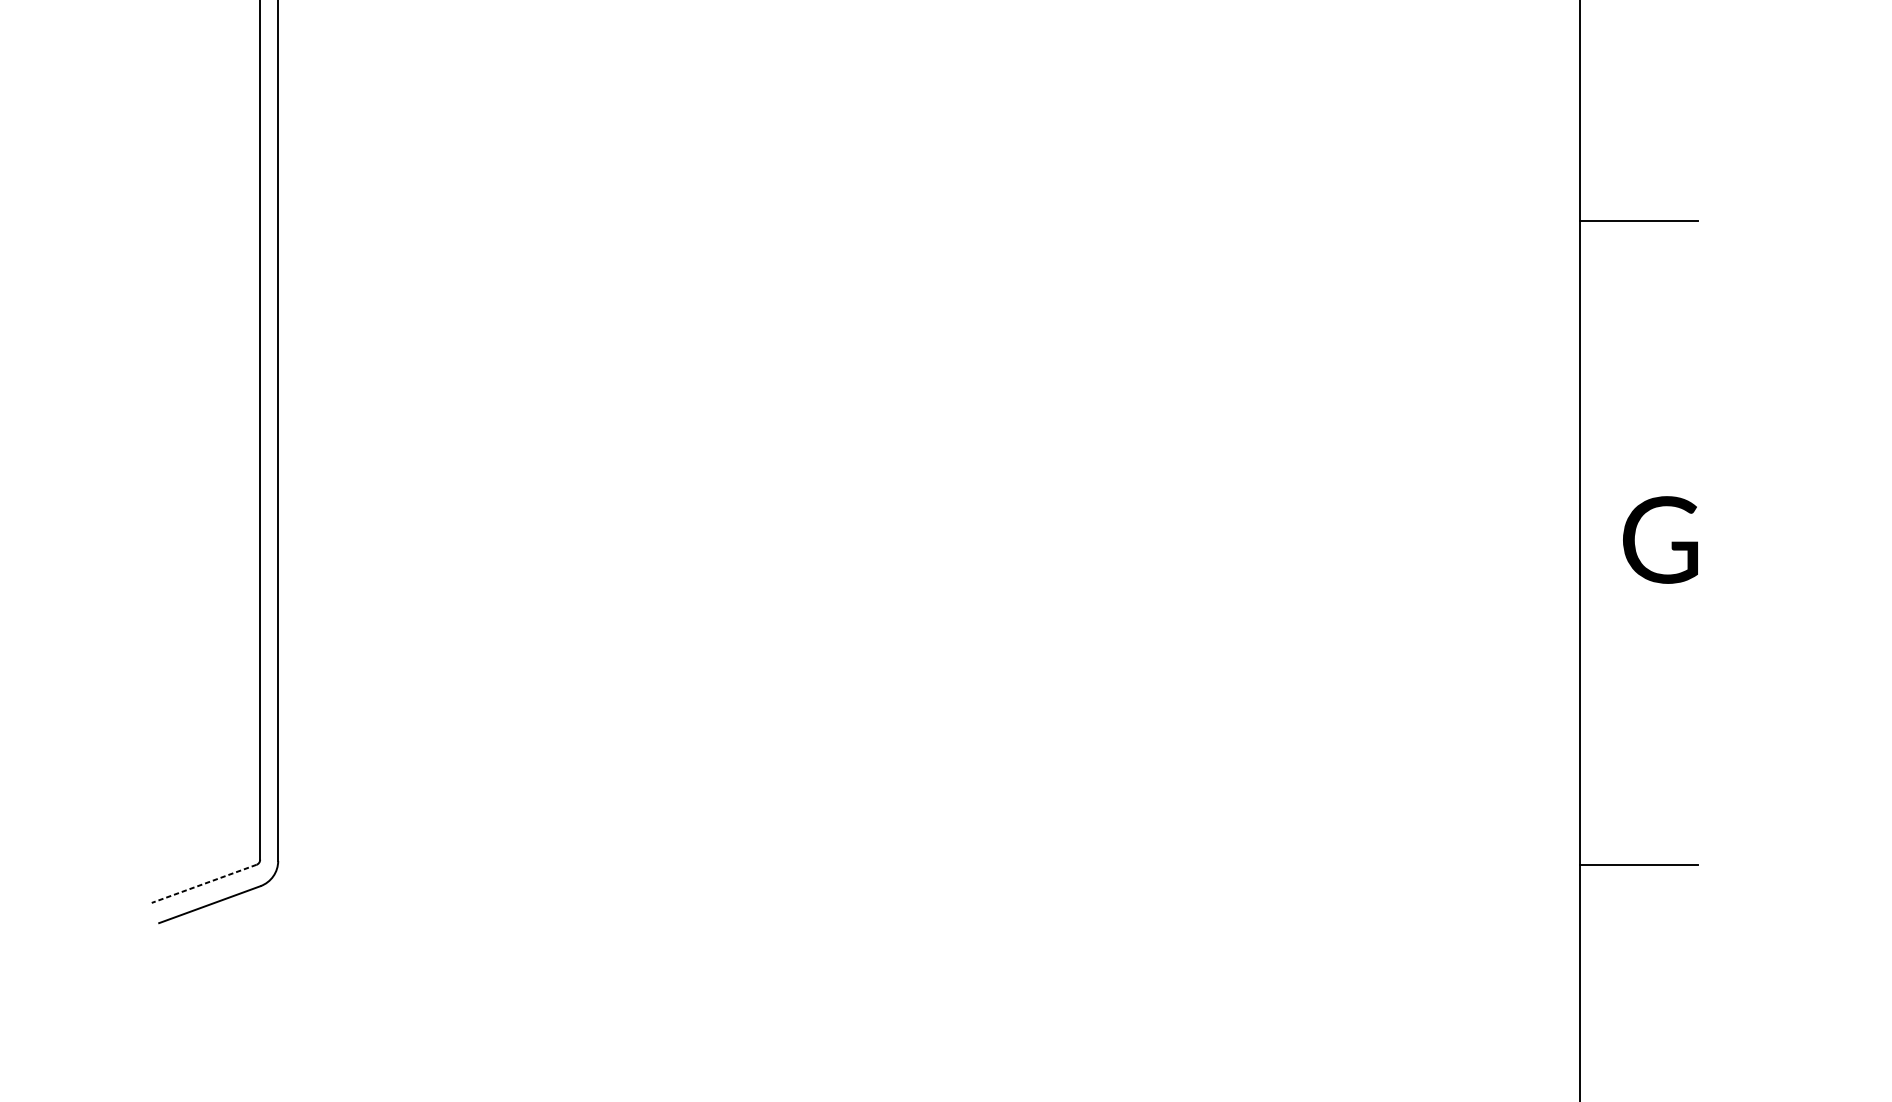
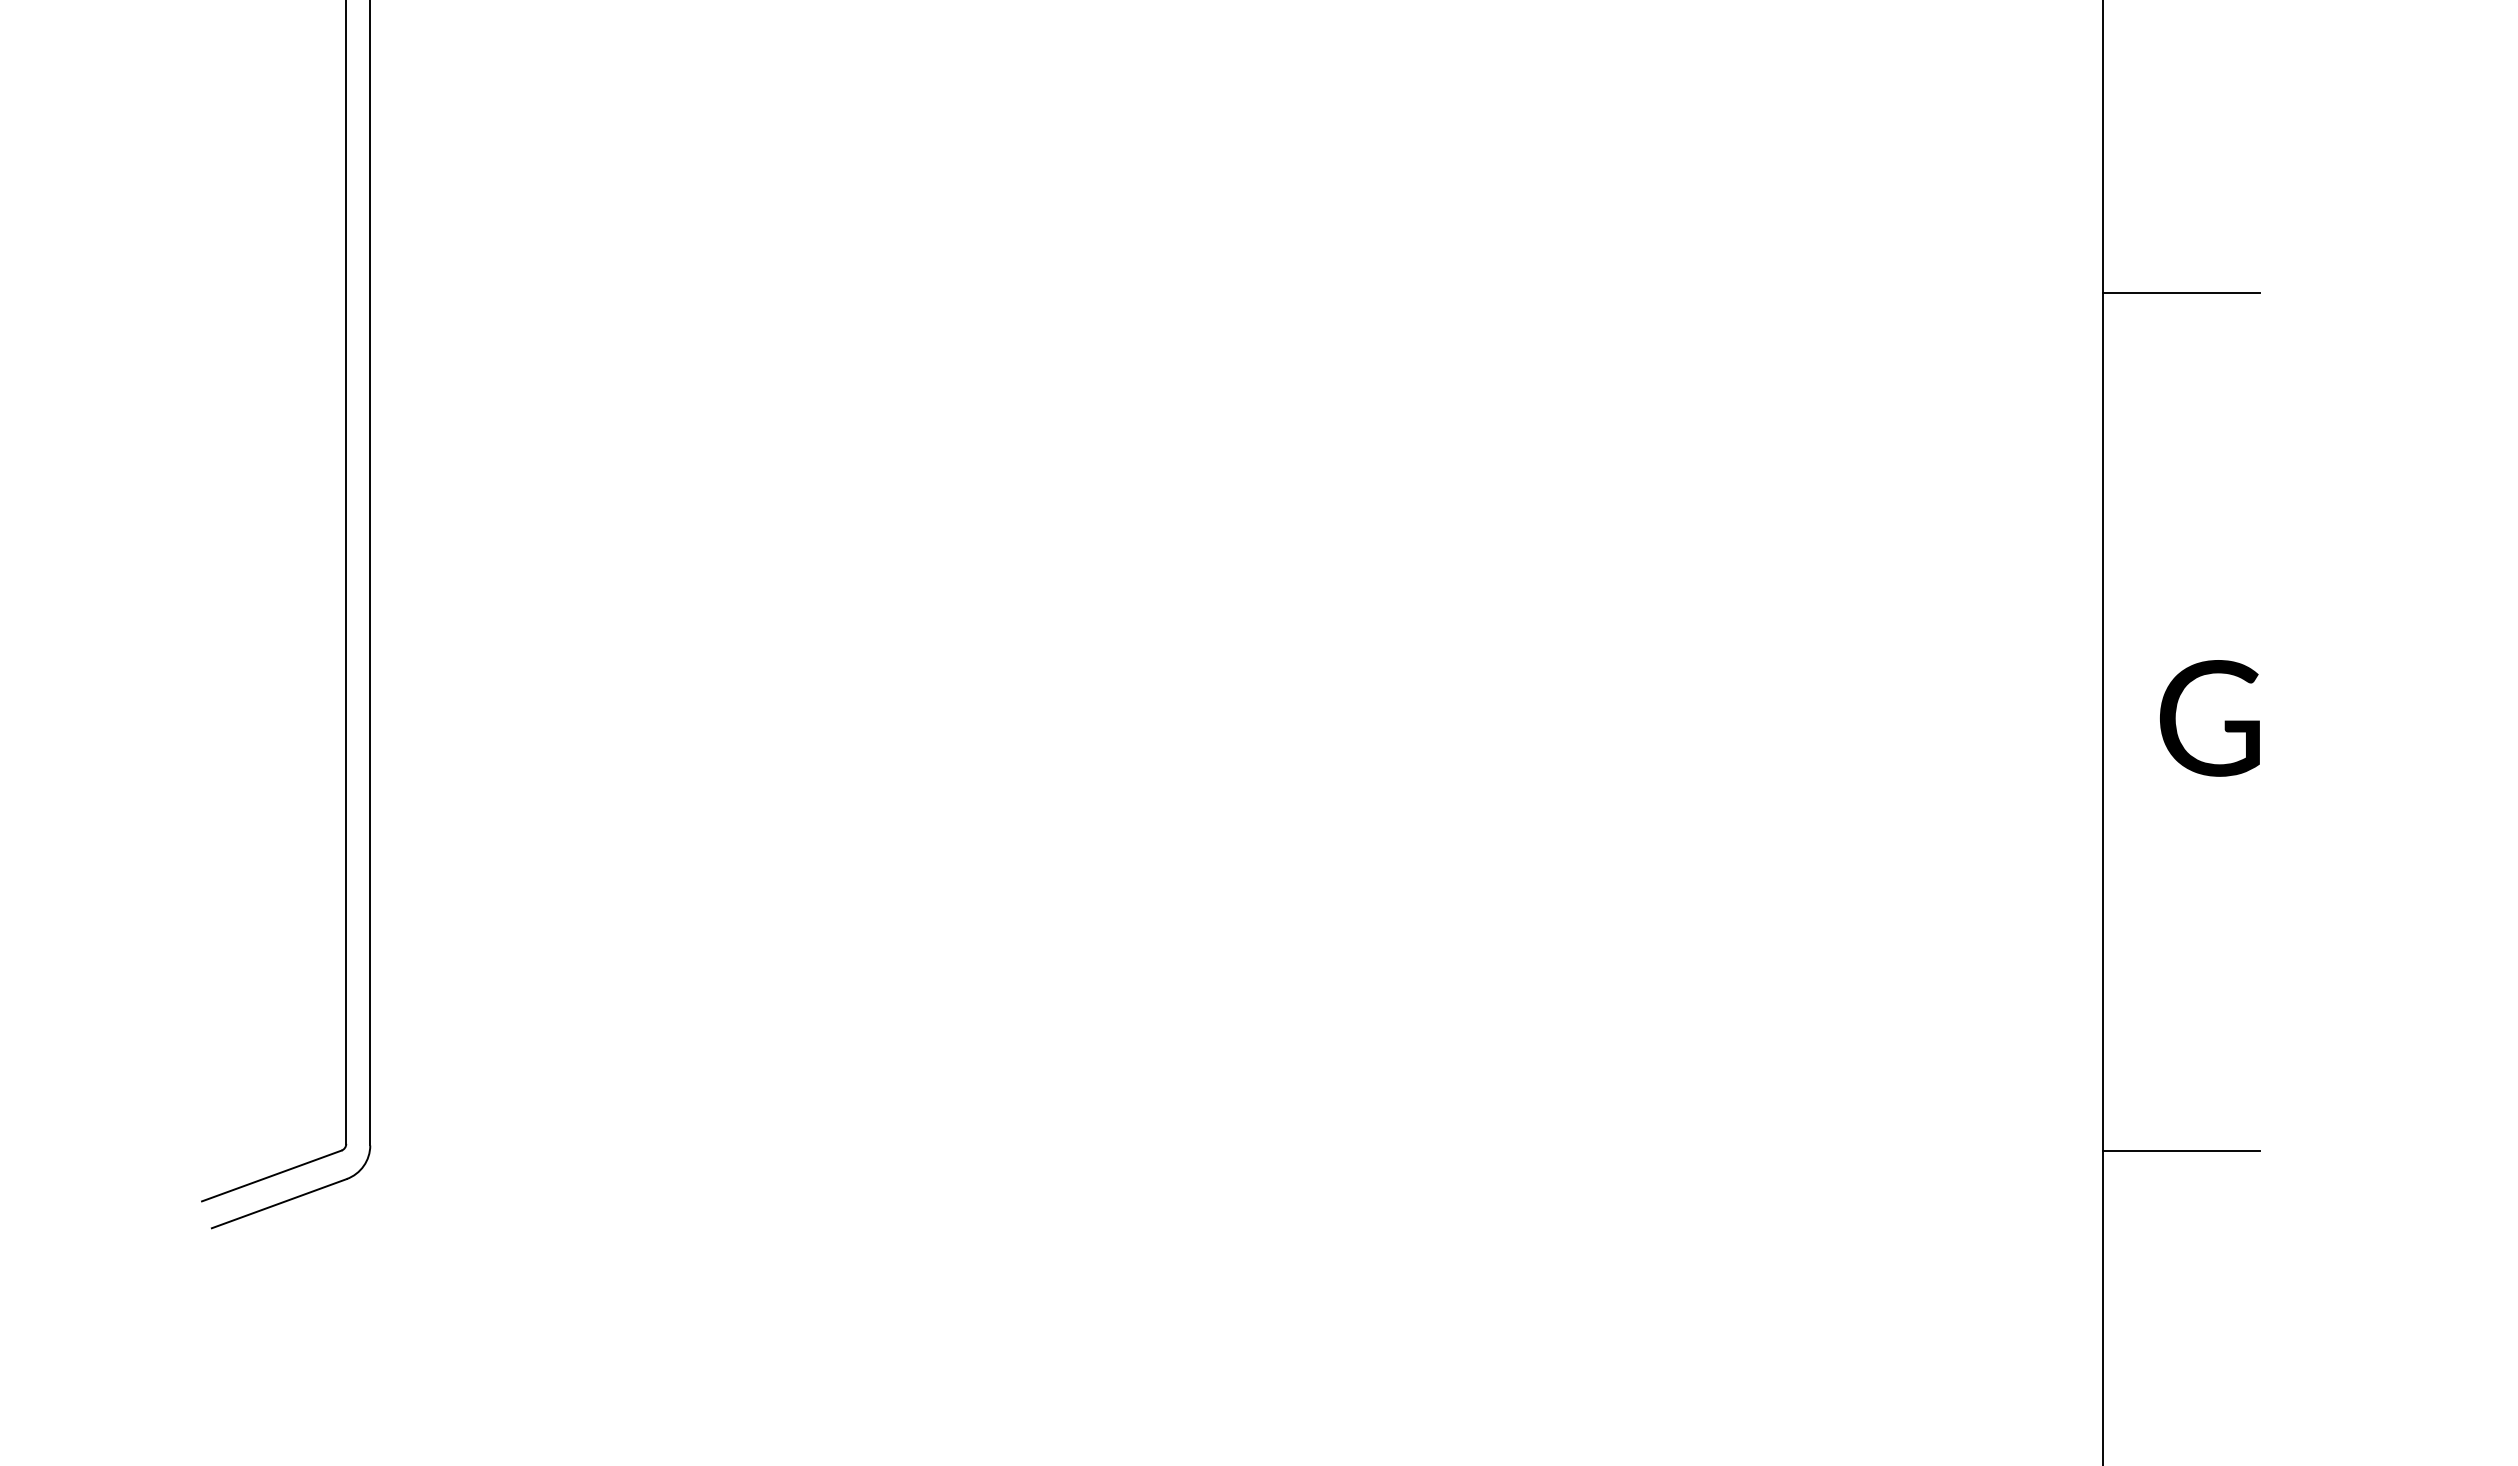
line: (203, 884) -> (271, 1176), dashed -> solid

